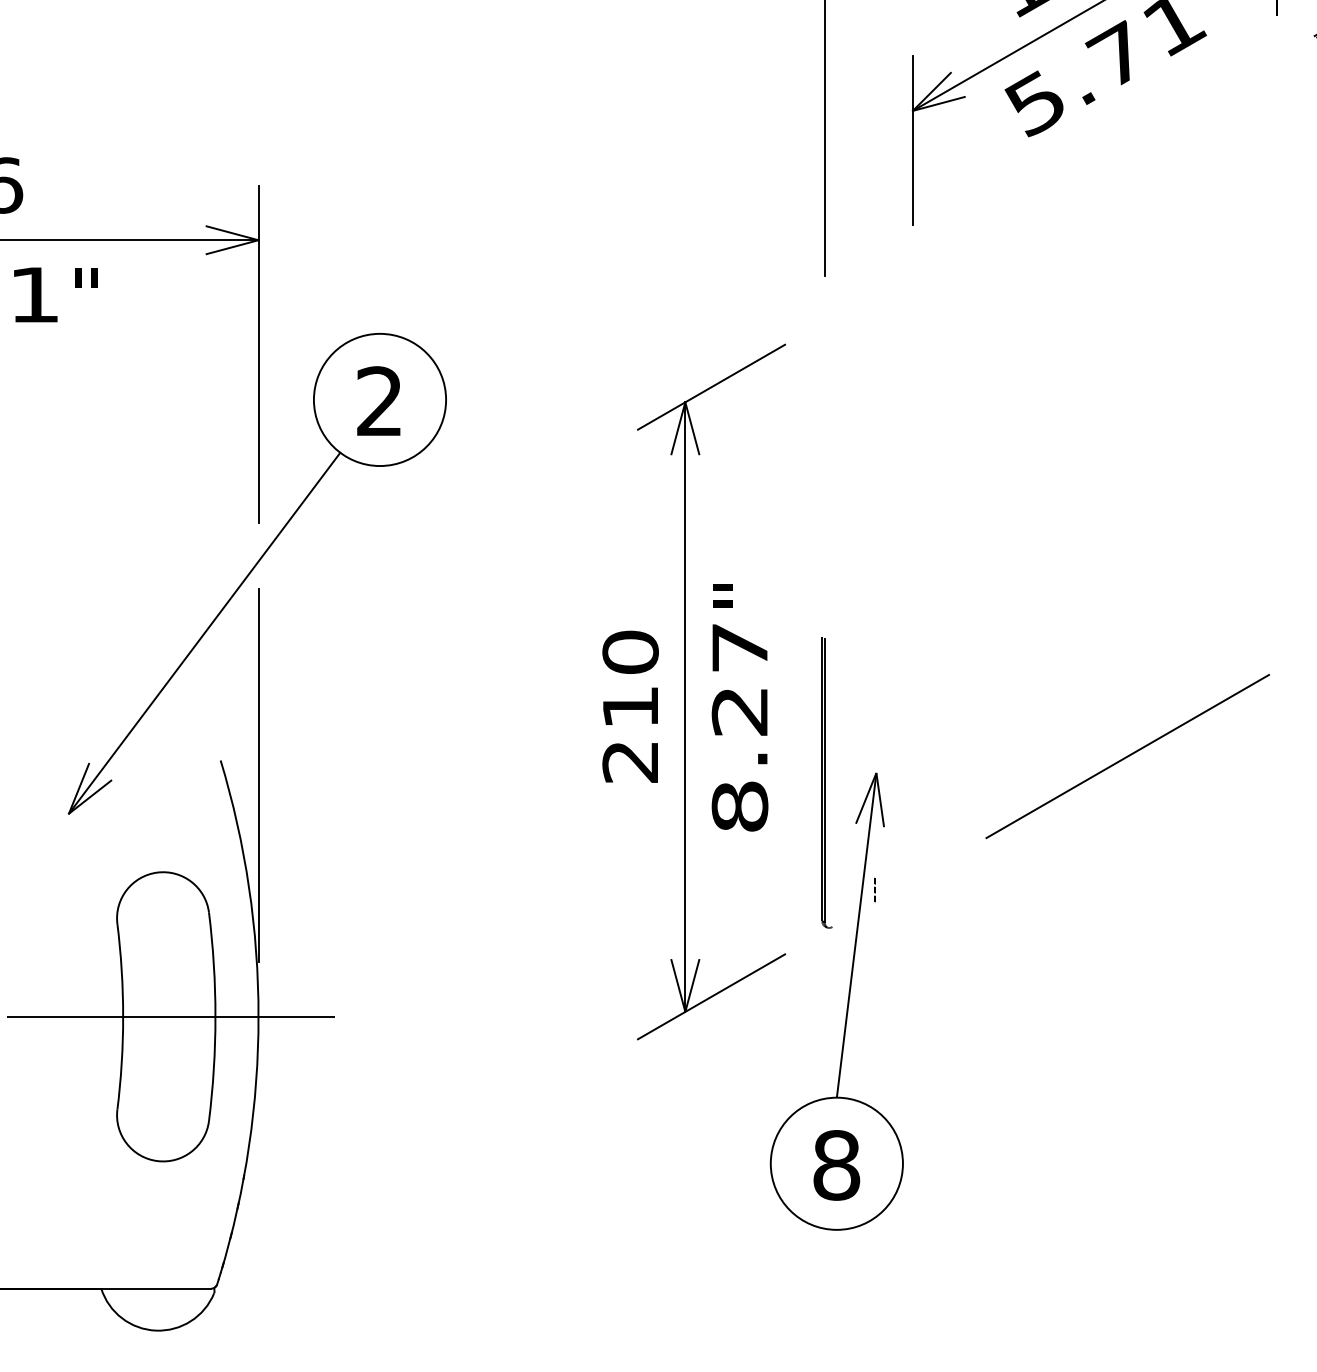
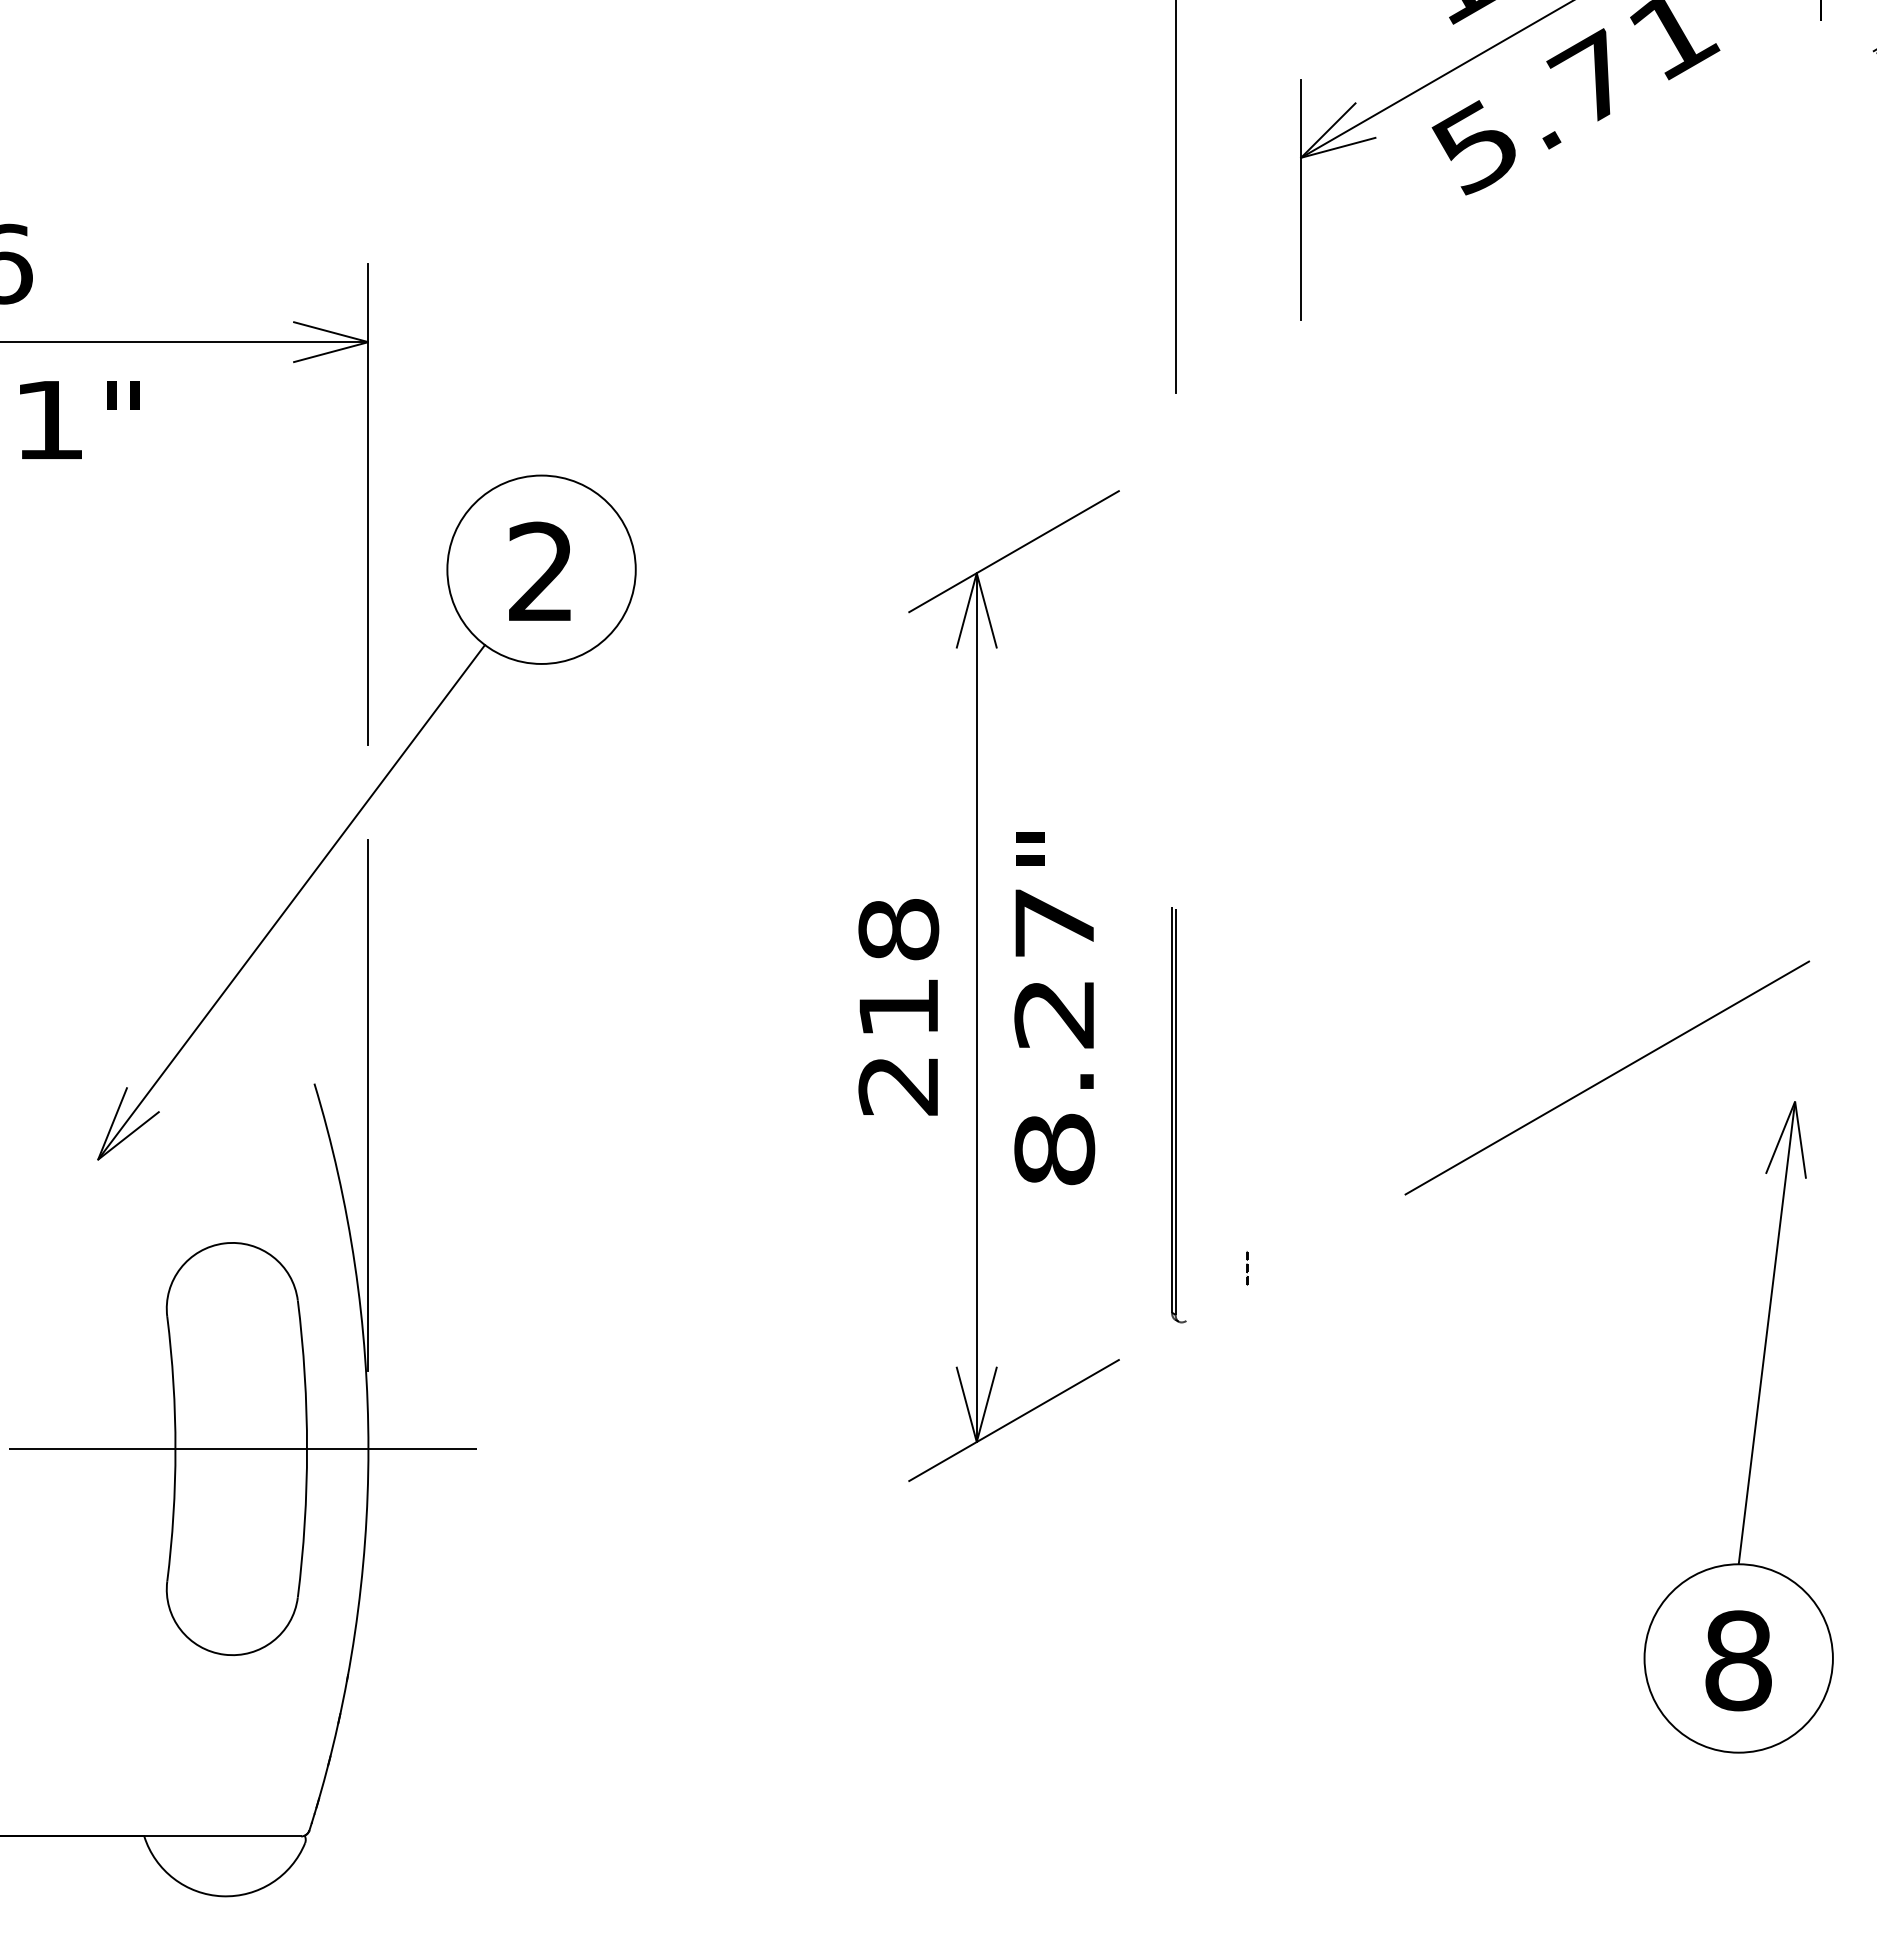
text: (630, 652) -> (898, 929), 210 -> 218
part: (847, 1005) -> (1753, 1432), moved

